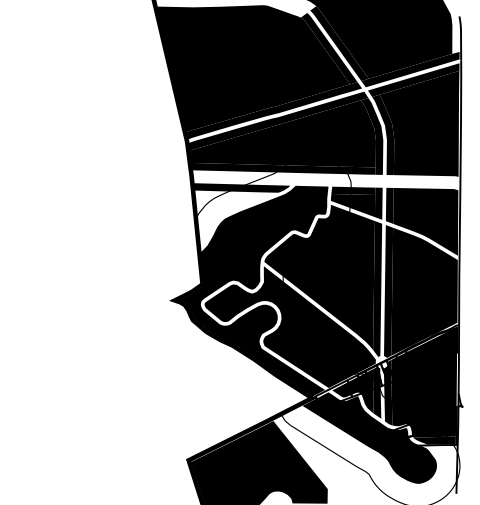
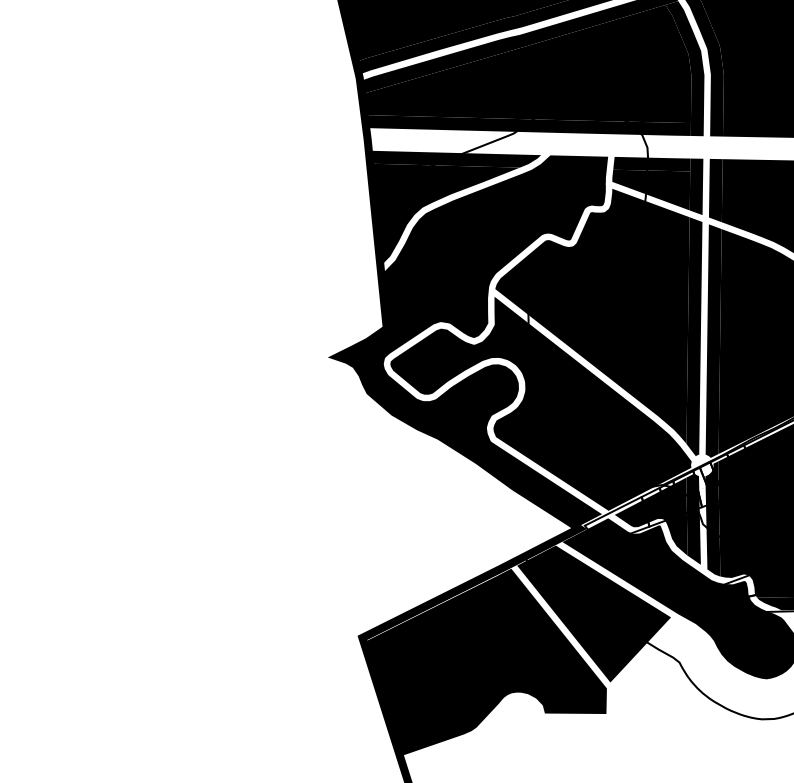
fill: (235, 219) -> (444, 214), added
fill: (320, 446) -> (594, 613), added

